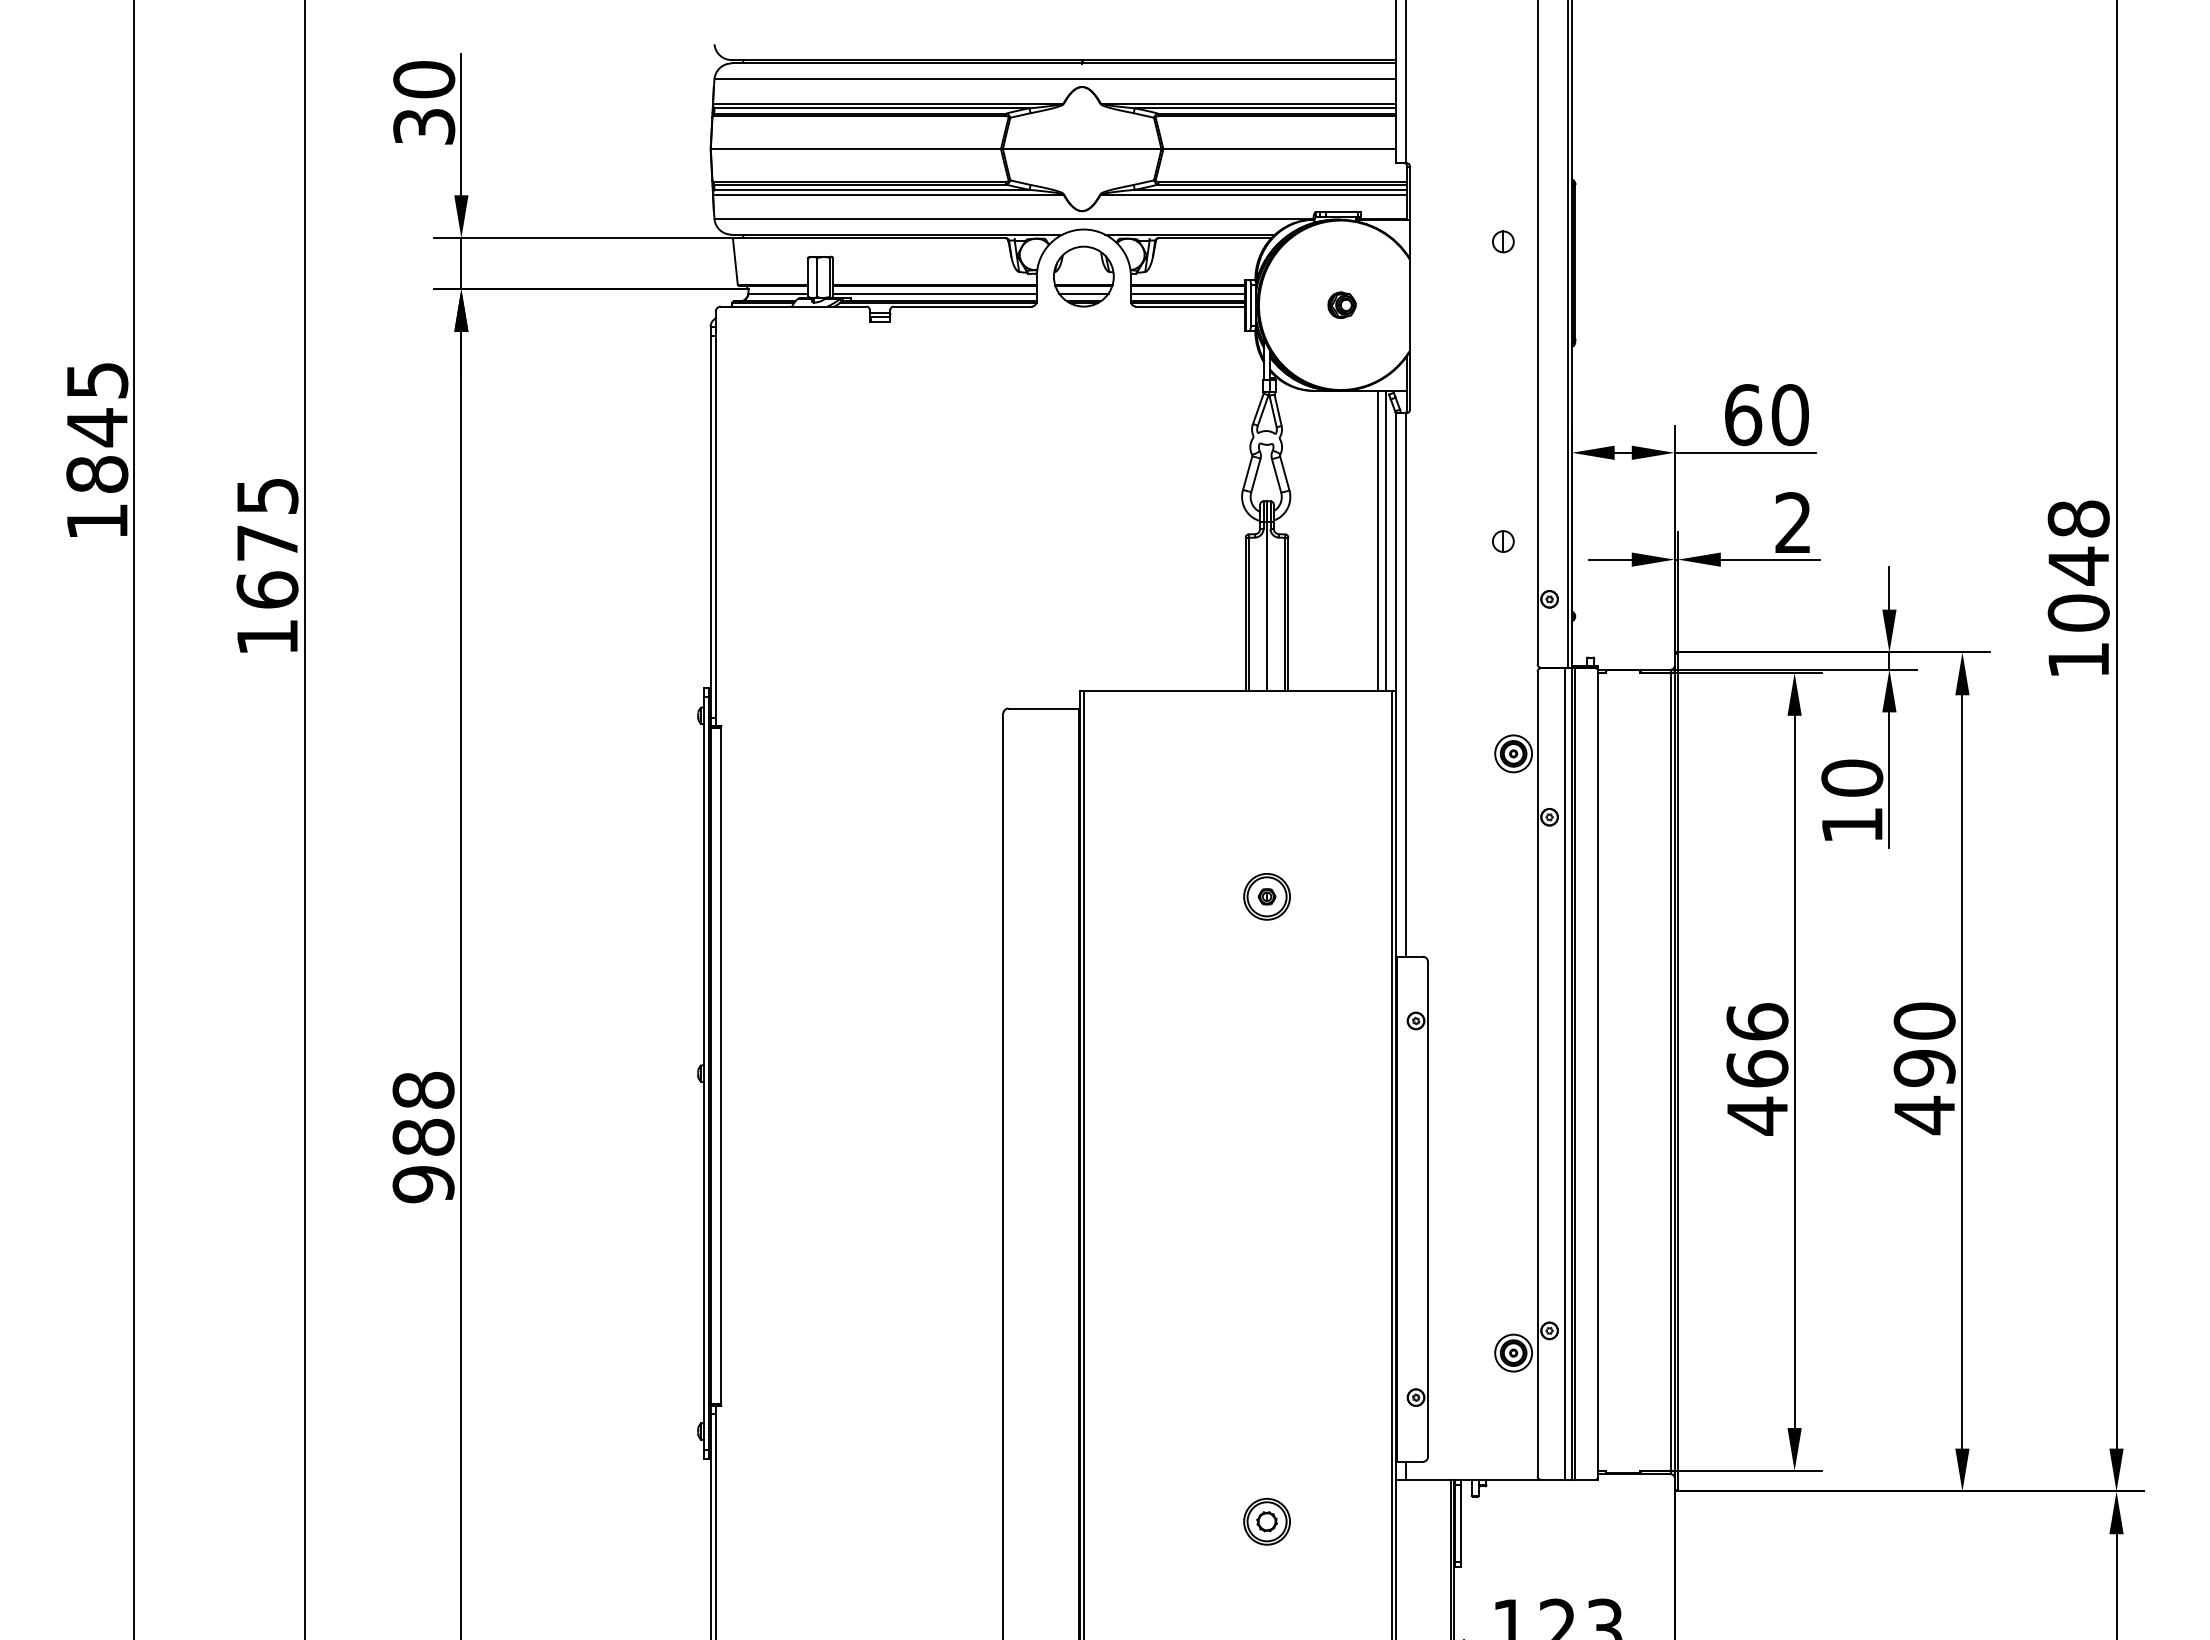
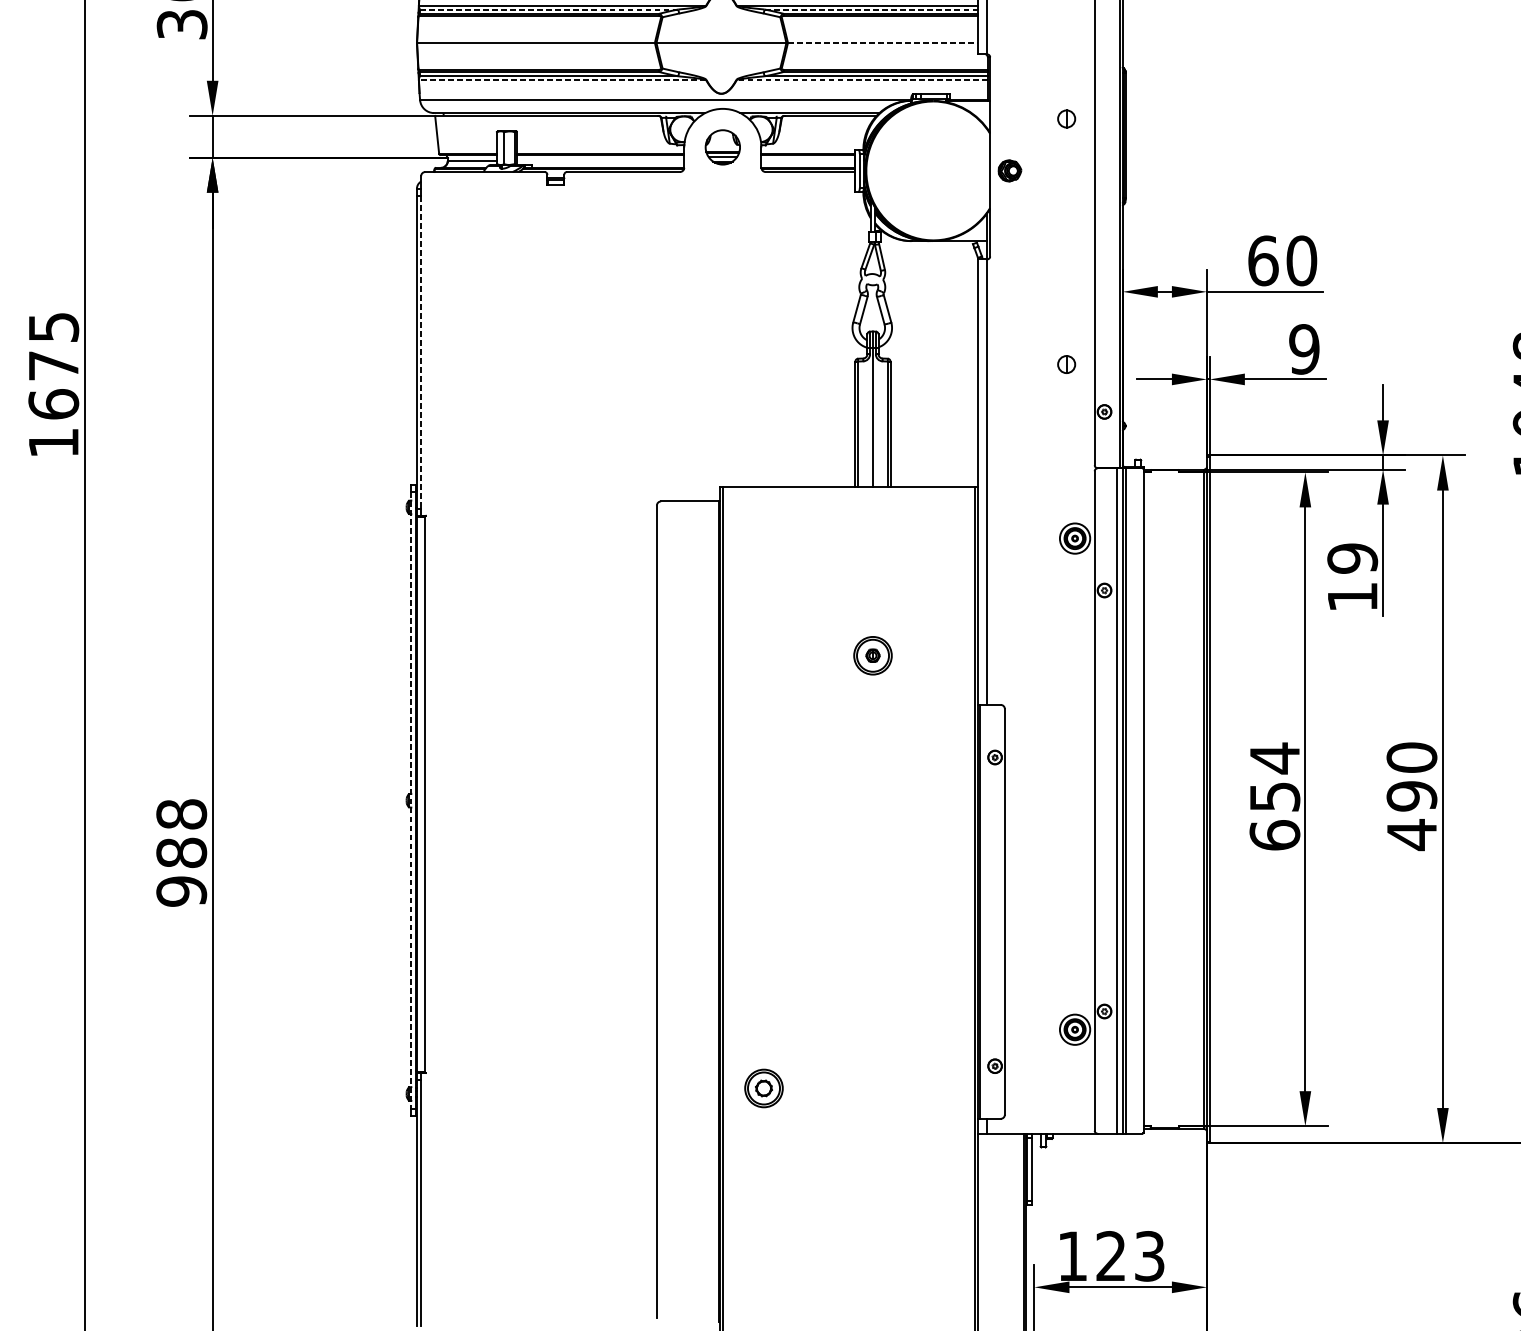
line: (872, 108) -> (549, 9), solid -> dashed
line: (1264, 108) -> (870, 9), solid -> dashed
line: (1279, 149) -> (883, 43), solid -> dashed
line: (887, 194) -> (561, 80), solid -> dashed
line: (1253, 194) -> (861, 80), solid -> dashed
part: (1083, 276) -> (722, 147), size x0.7
line: (934, 293) -> (600, 161), removed
line: (1187, 293) -> (807, 161), removed
part: (1341, 304) -> (1009, 170), moved
text: (1792, 523) -> (1303, 349), 2 -> 9
line: (715, 526) -> (420, 352), solid -> dashed
line: (1378, 540) -> (964, 363), removed
line: (1385, 540) -> (970, 363), removed
text: (1852, 777) -> (1352, 557), 10 -> 19
text: (1757, 1068) -> (1274, 796), 466 -> 654
line: (703, 1073) -> (411, 800), solid -> dashed
part: (1266, 1521) -> (763, 1088), moved

